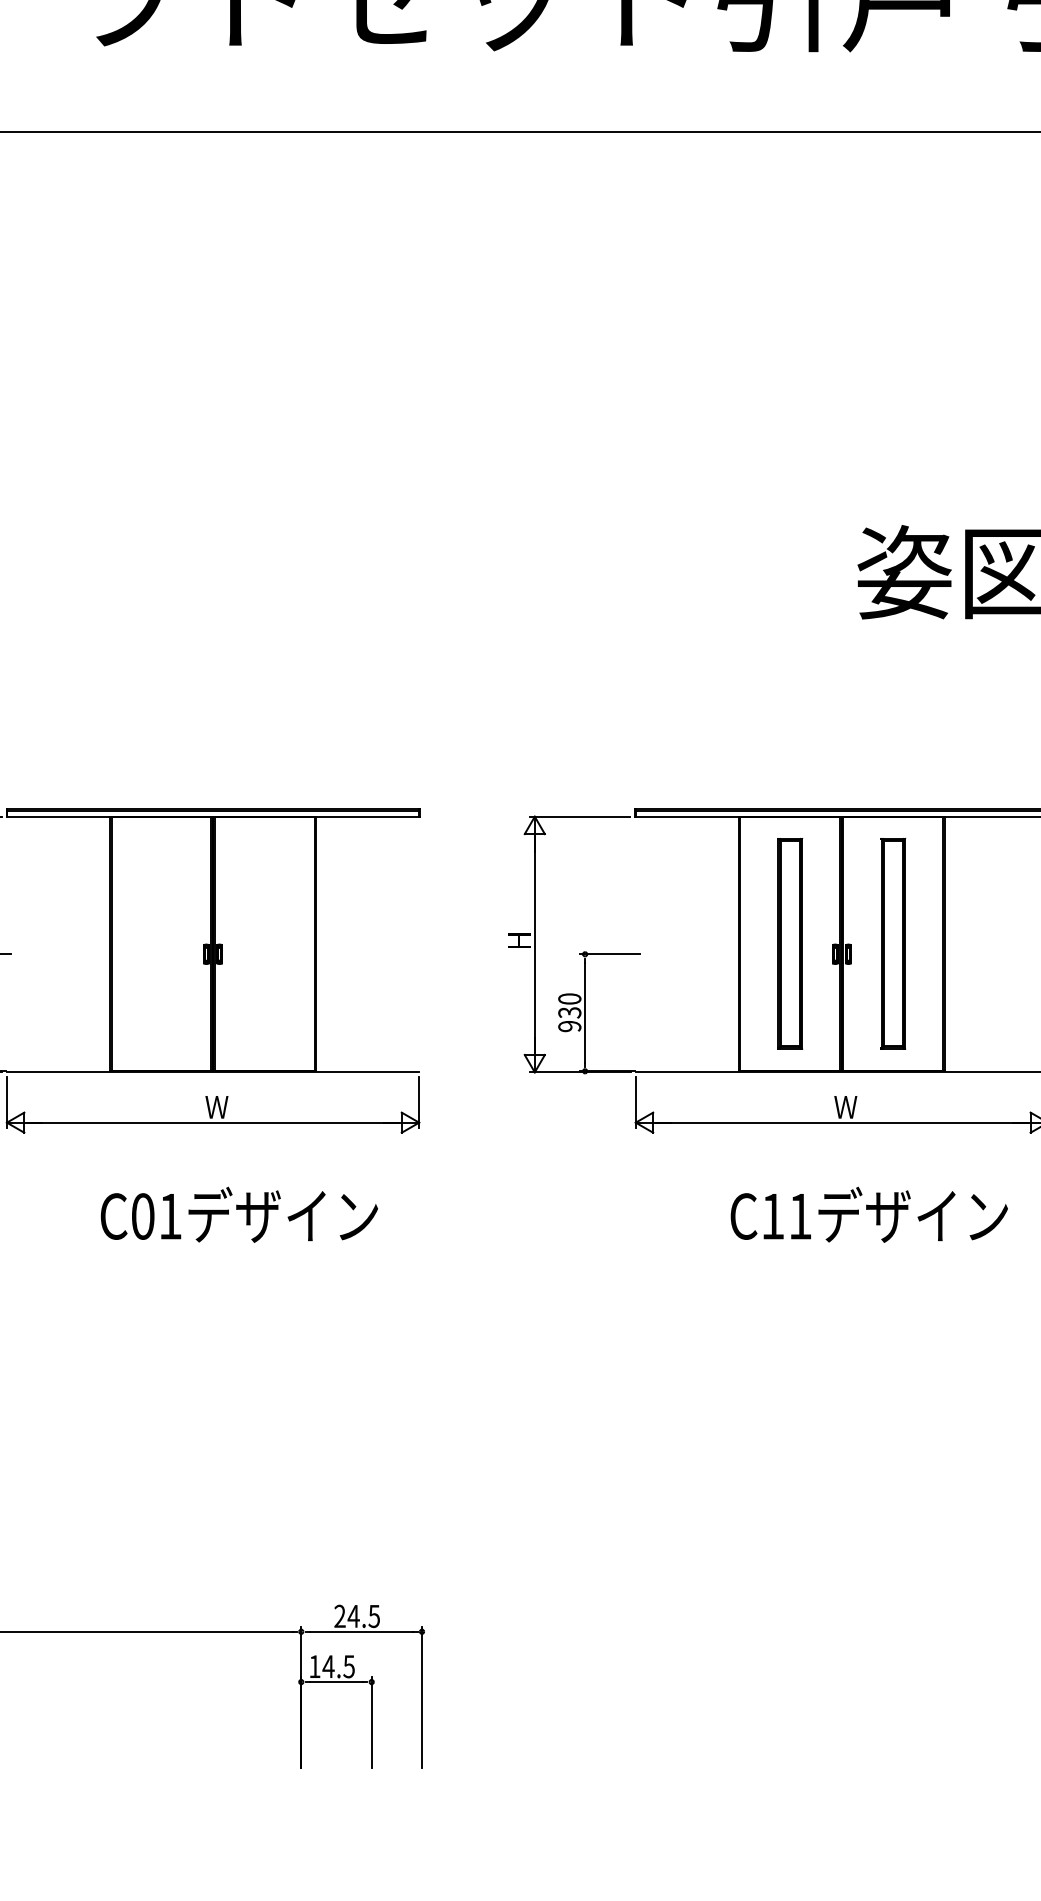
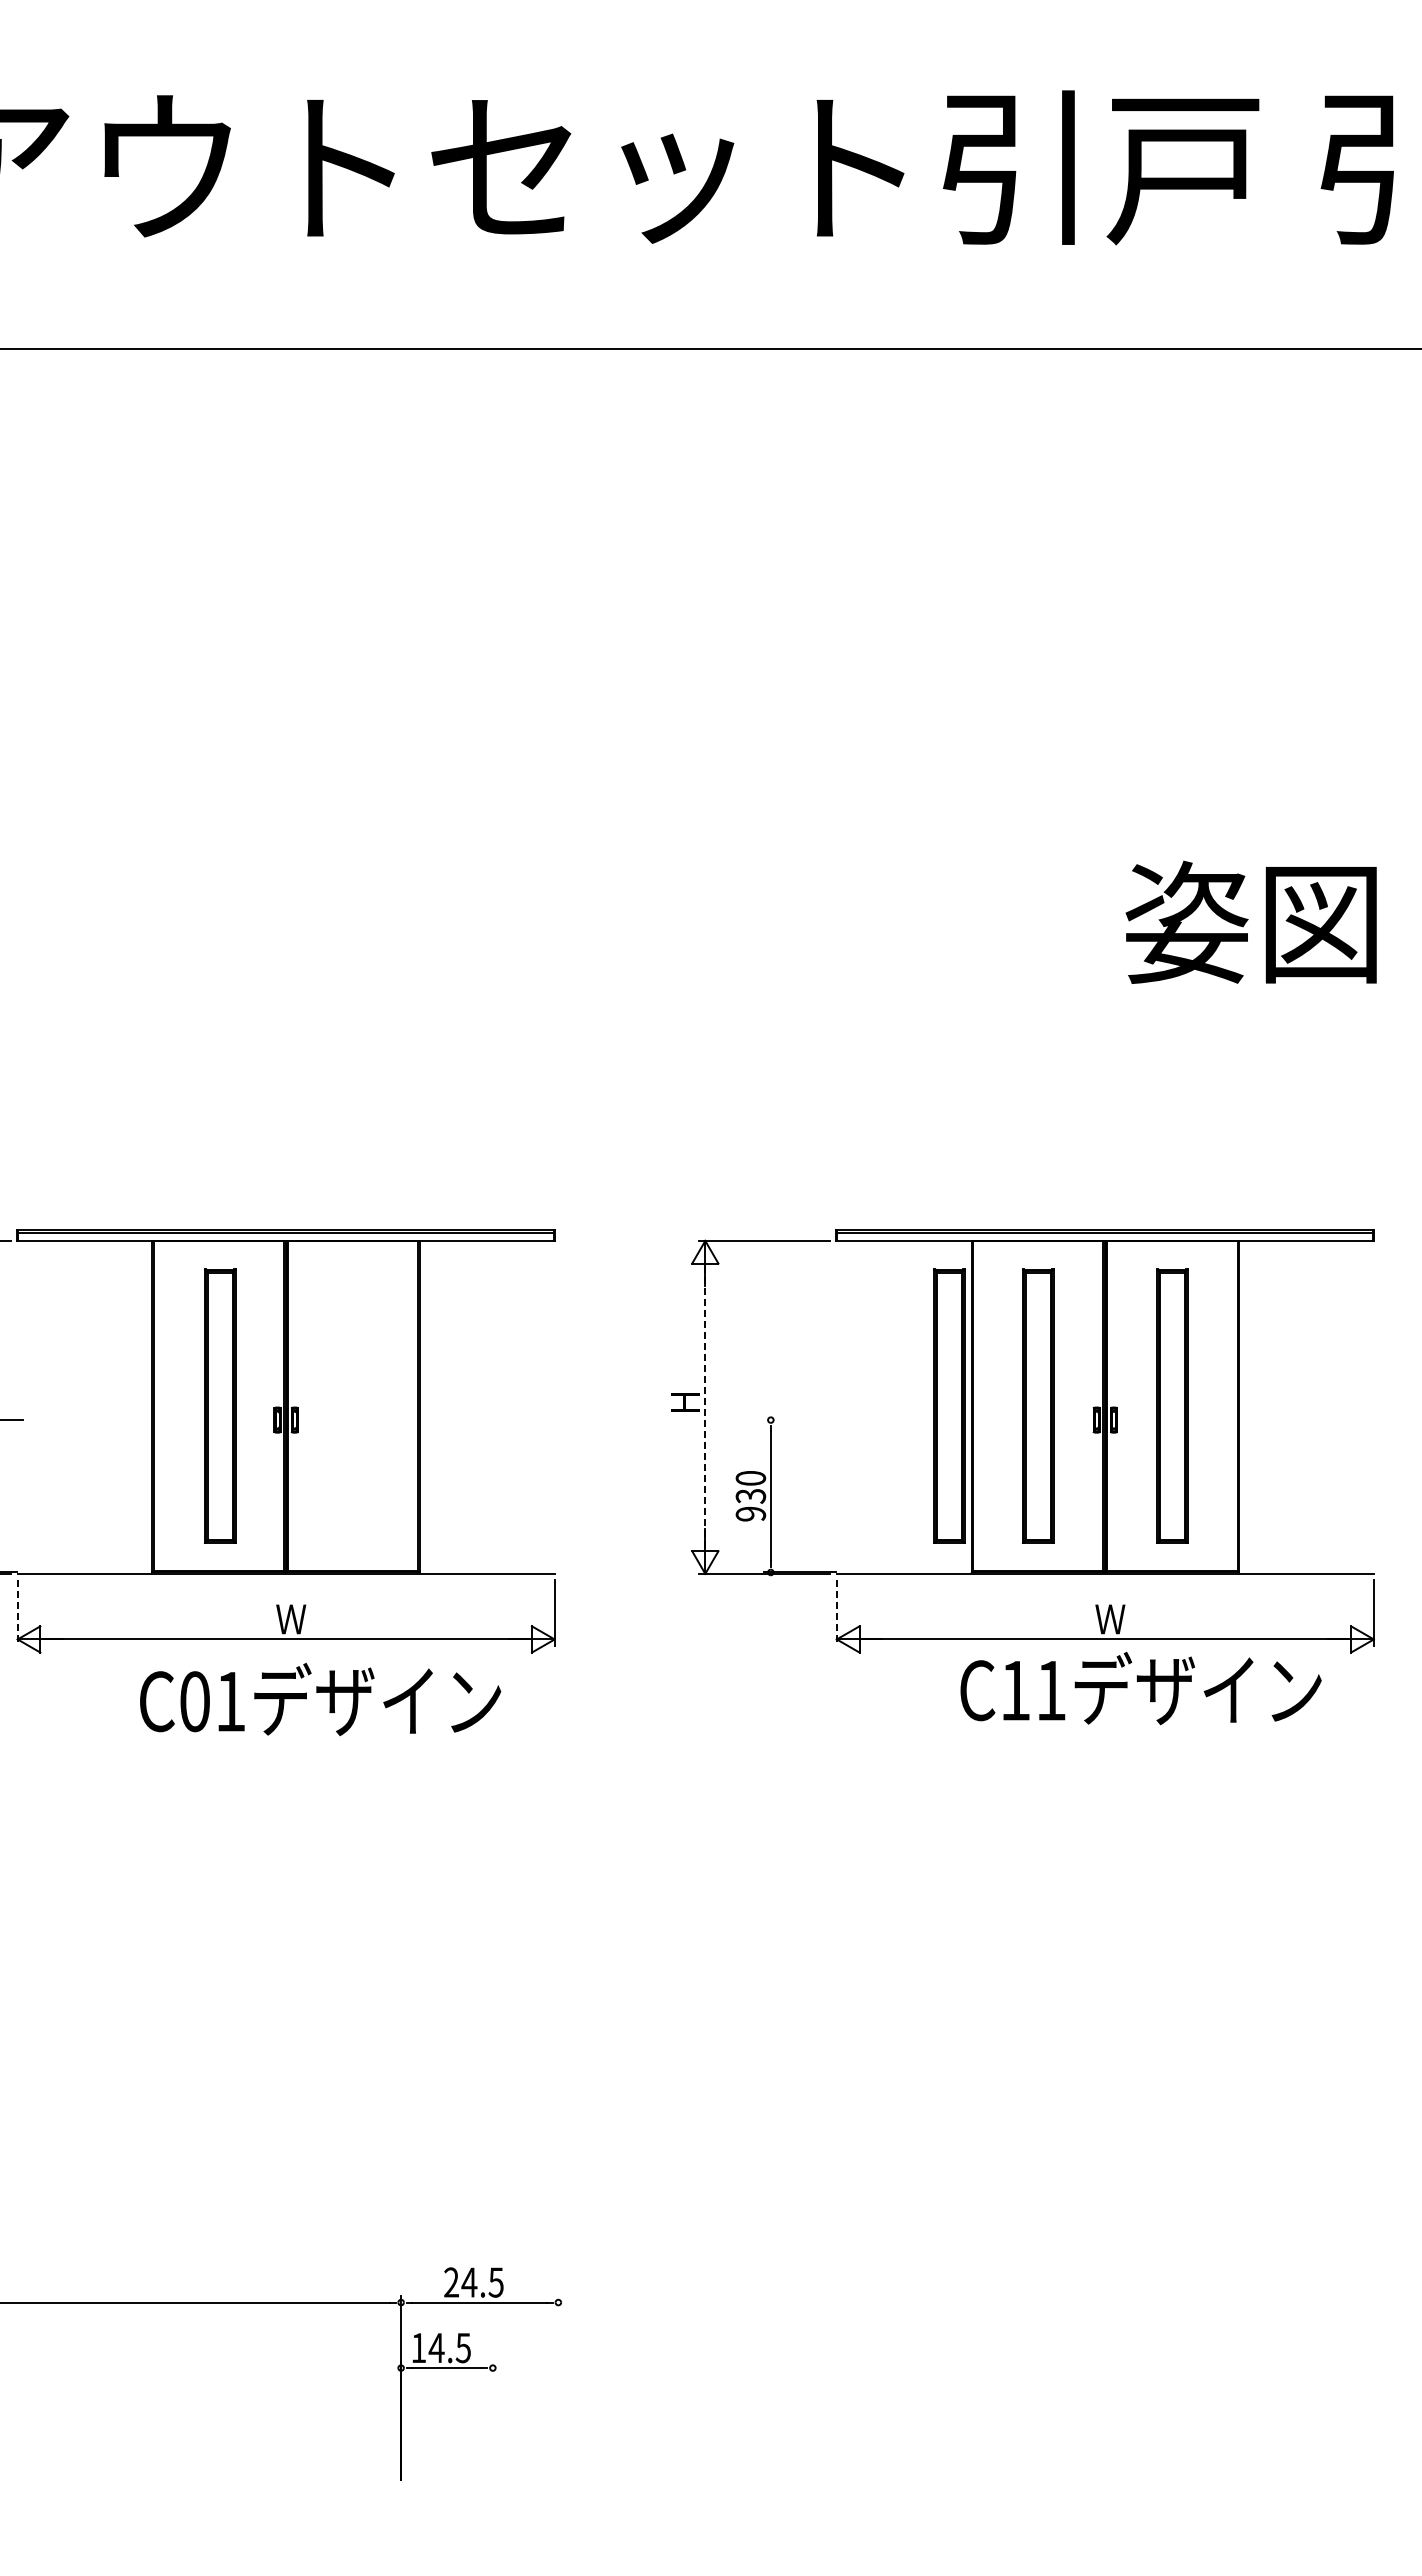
part: (162, 943) -> (220, 1405), added
line: (534, 943) -> (705, 1406), solid -> dashed
part: (722, 943) -> (949, 1405), added
line: (610, 954) -> (803, 1420), removed
line: (6, 1102) -> (17, 1613), solid -> dashed
line: (635, 1102) -> (836, 1613), solid -> dashed
text: (239, 1214) -> (320, 1698), moved
text: (868, 1214) -> (1140, 1688), moved
line: (422, 1696) -> (558, 2387), removed
line: (371, 1722) -> (492, 2420), removed

